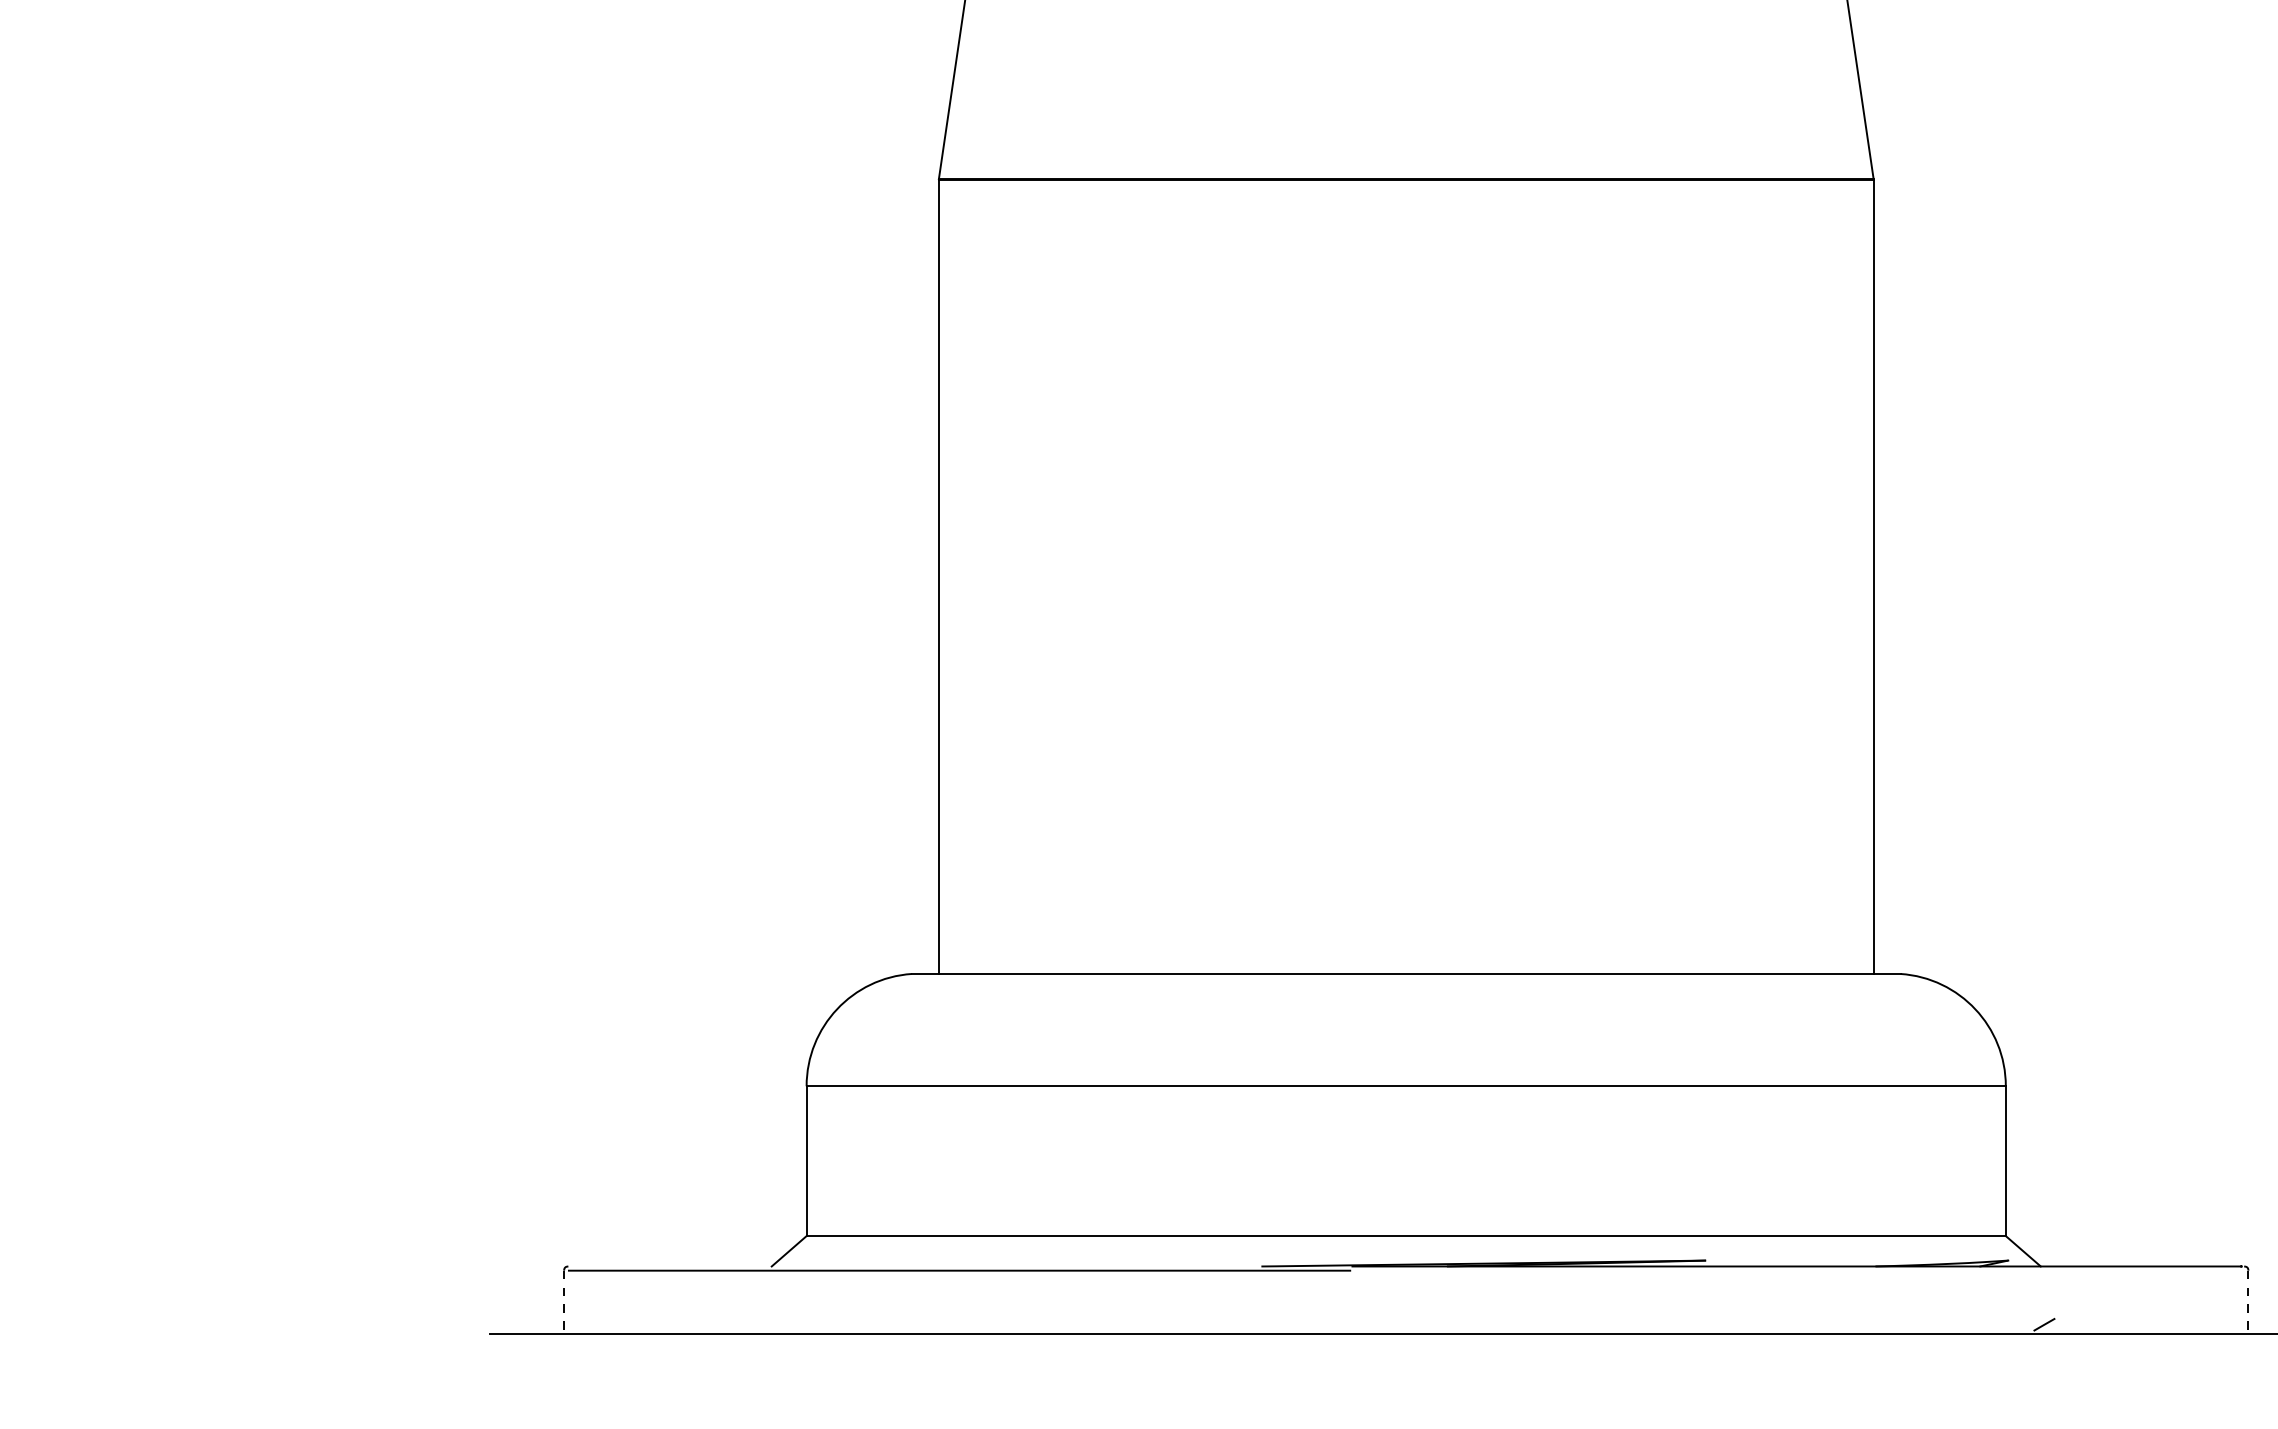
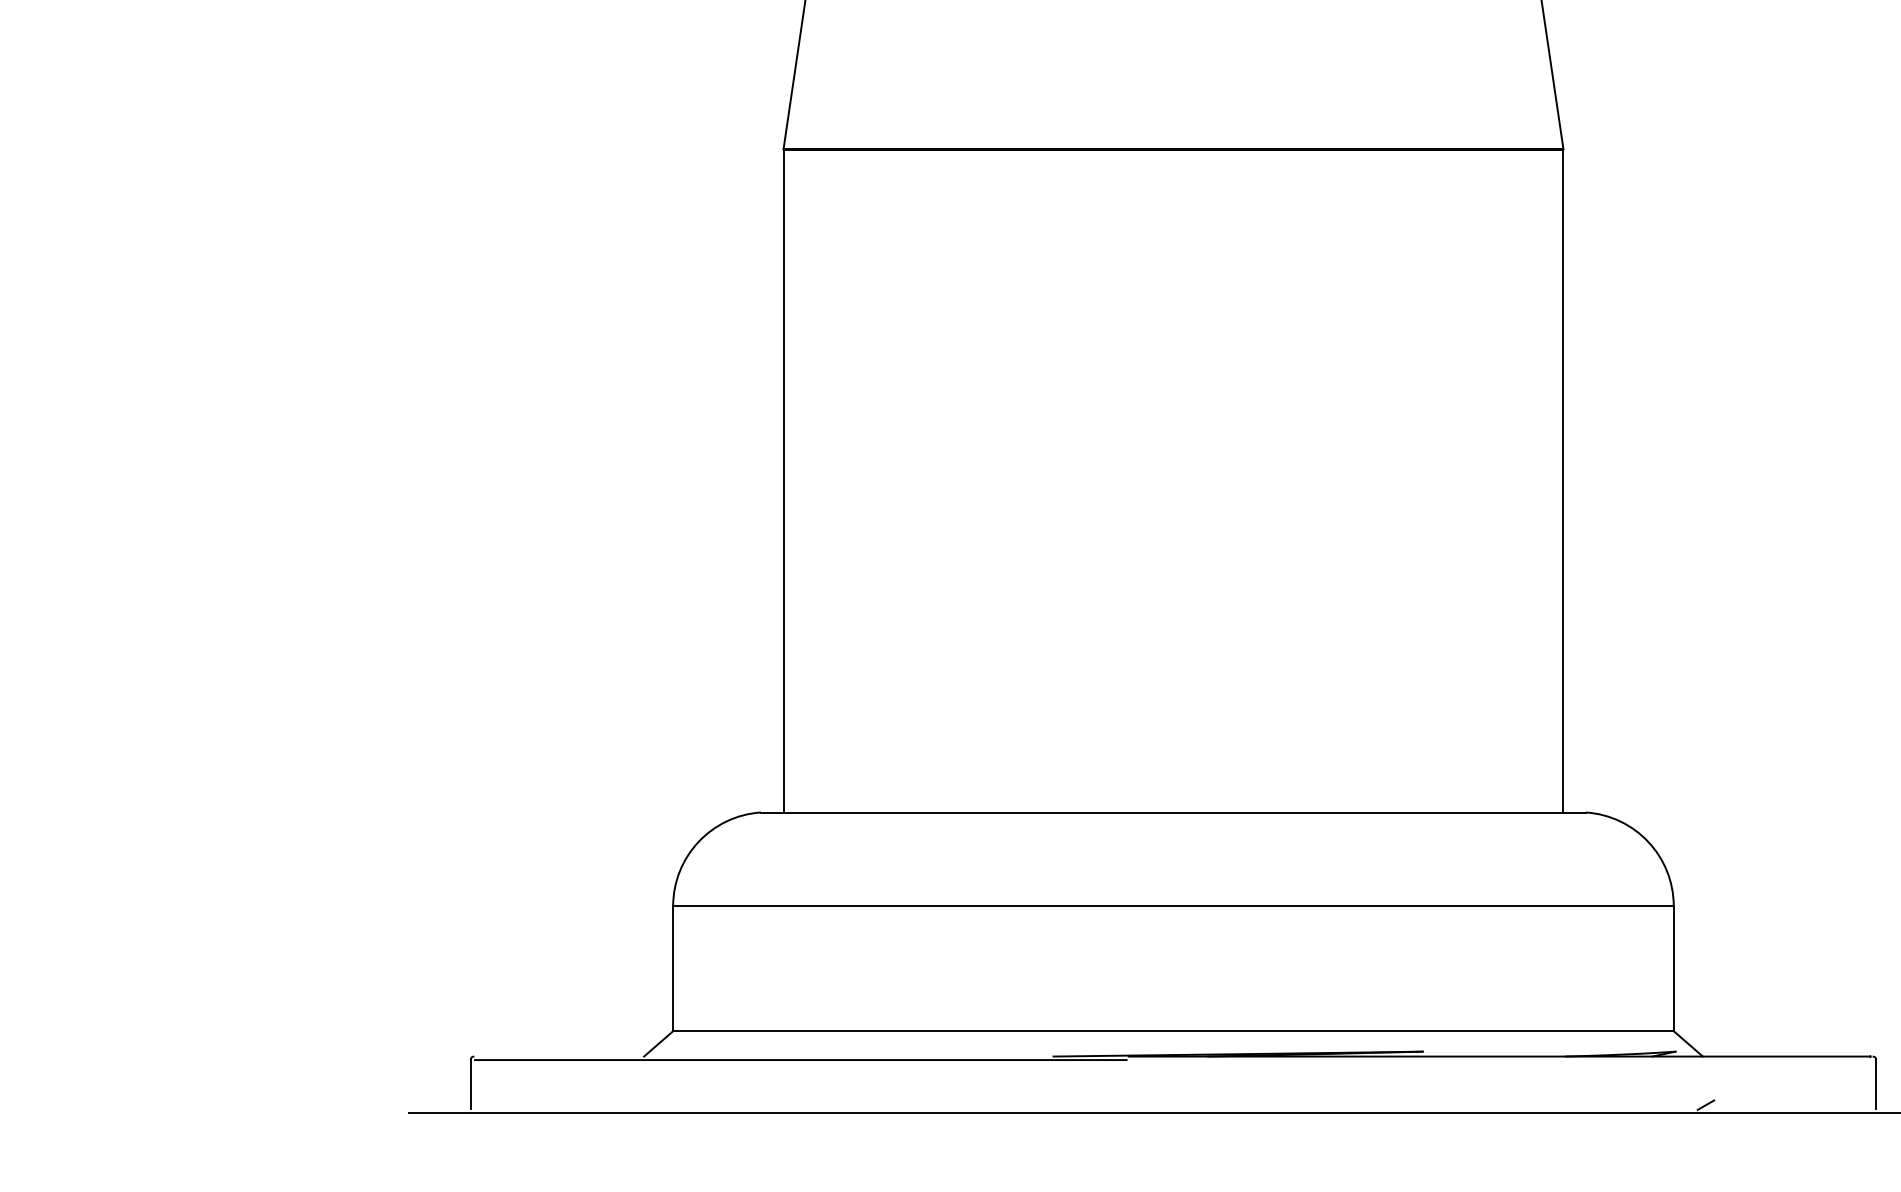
line: (563, 1299) -> (470, 1084), dashed -> solid
line: (2248, 1299) -> (1876, 1084), dashed -> solid

